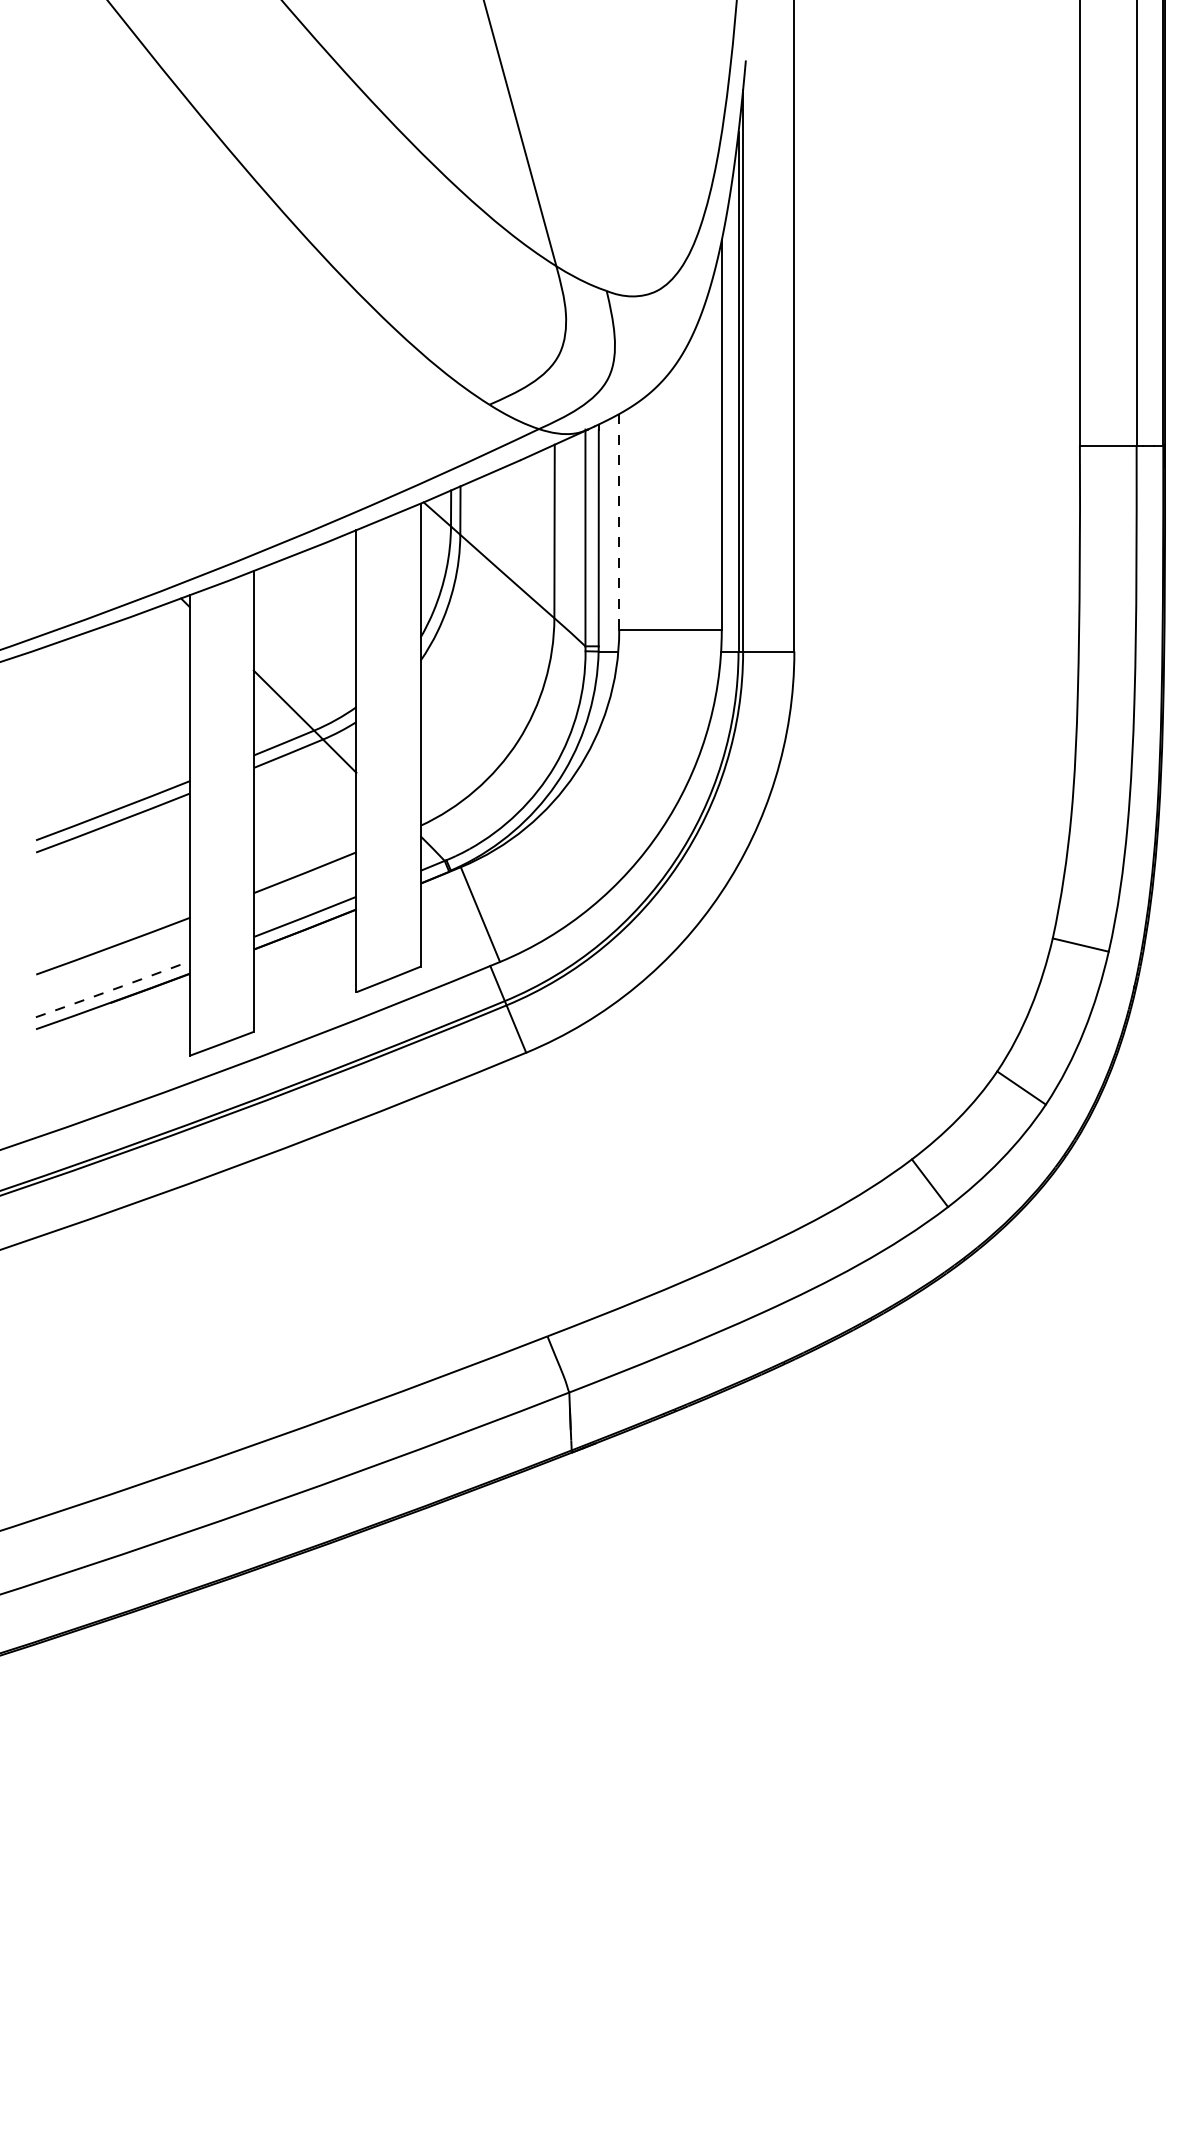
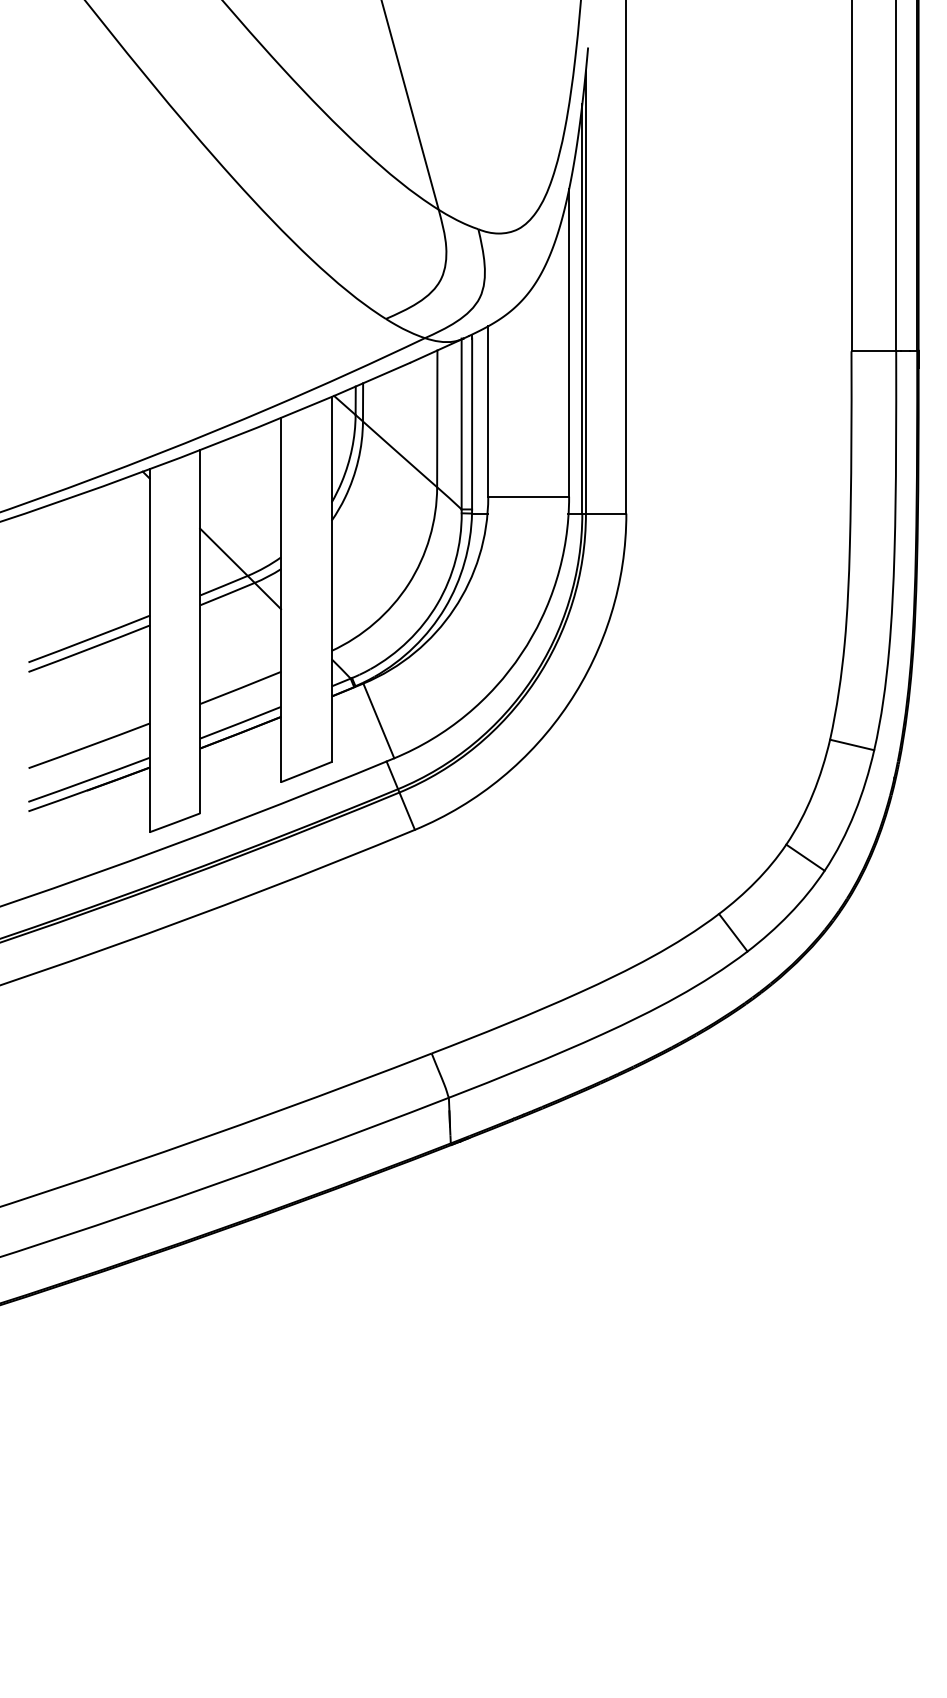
line: (619, 523) -> (488, 412), dashed -> solid
arc: (113, 990) -> (89, 780), dashed -> solid

